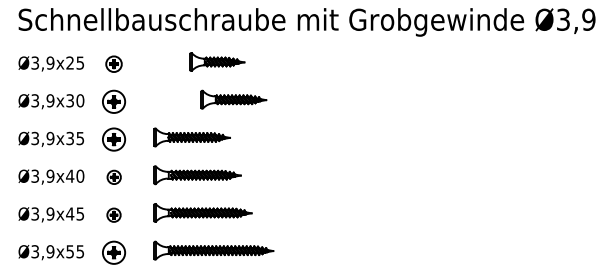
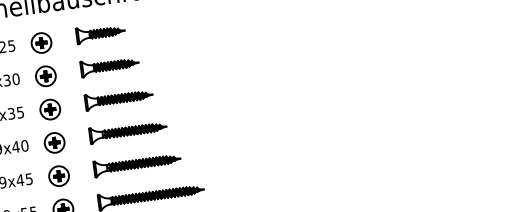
part: (217, 61) -> (100, 32), moved
part: (113, 64) -> (41, 43), size x1.43
part: (233, 99) -> (109, 65), moved
part: (114, 177) -> (55, 143), size x1.67
part: (113, 215) -> (58, 176), size x1.67

